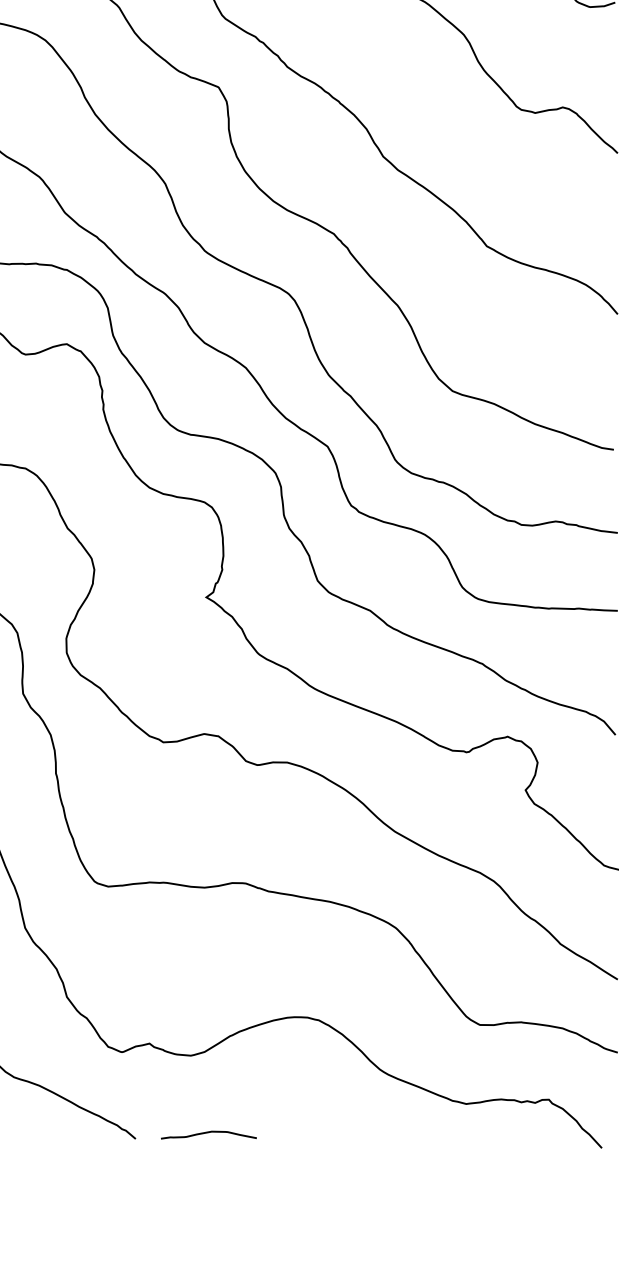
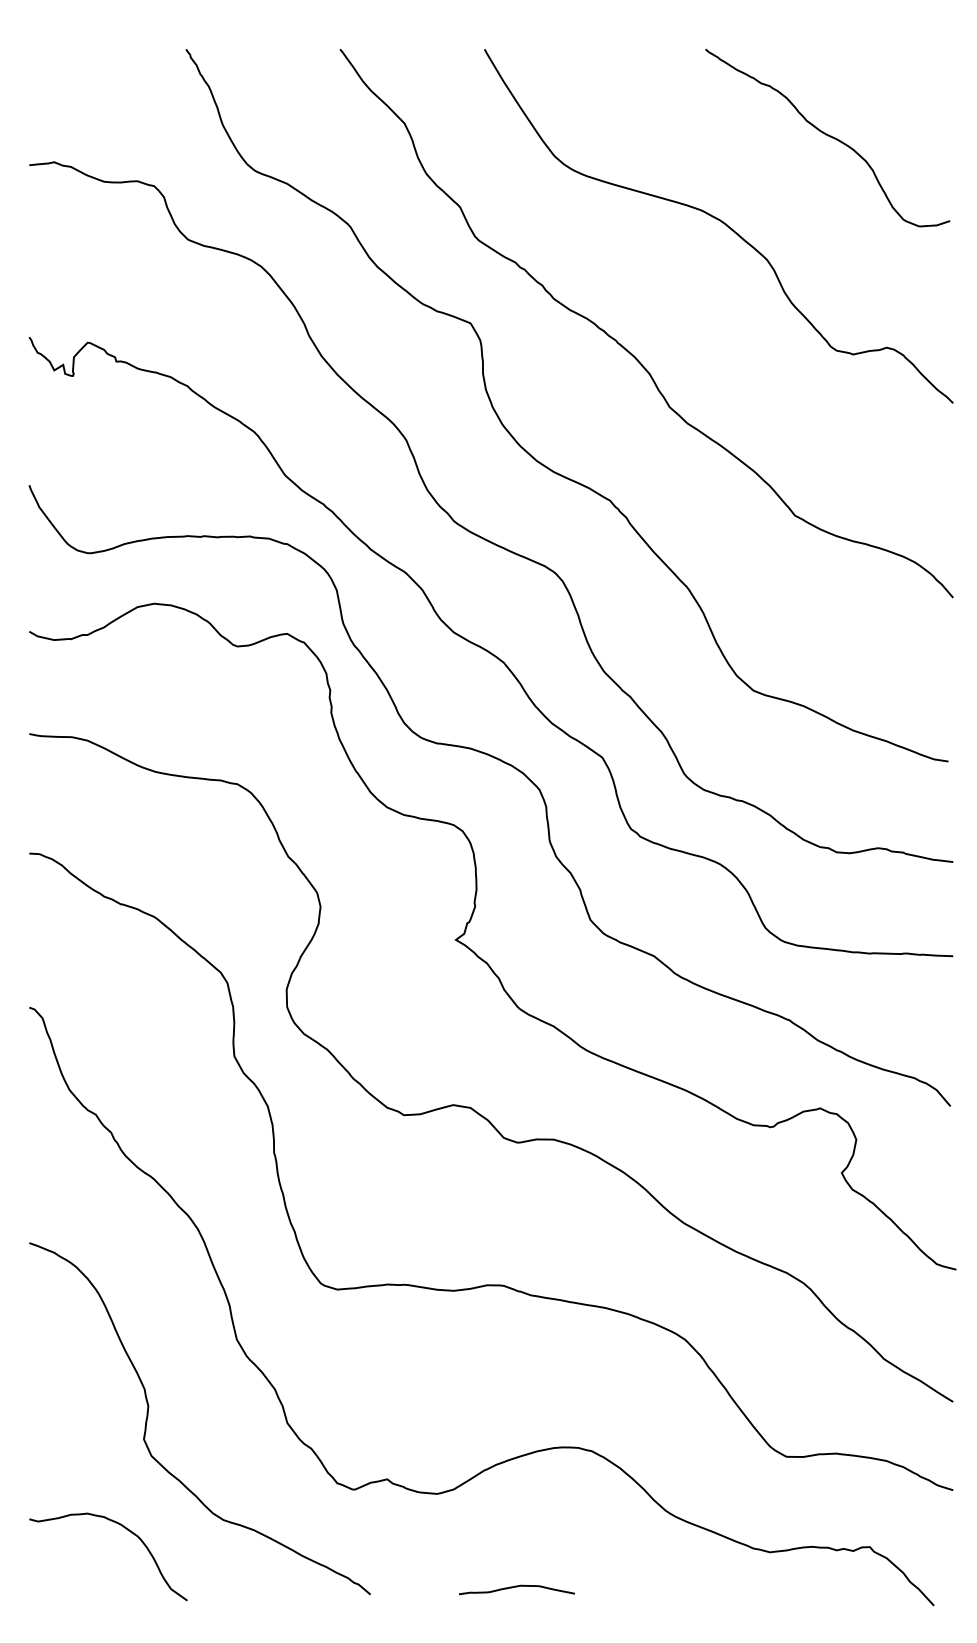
curve: (208, 1133) -> (516, 1587), moved

